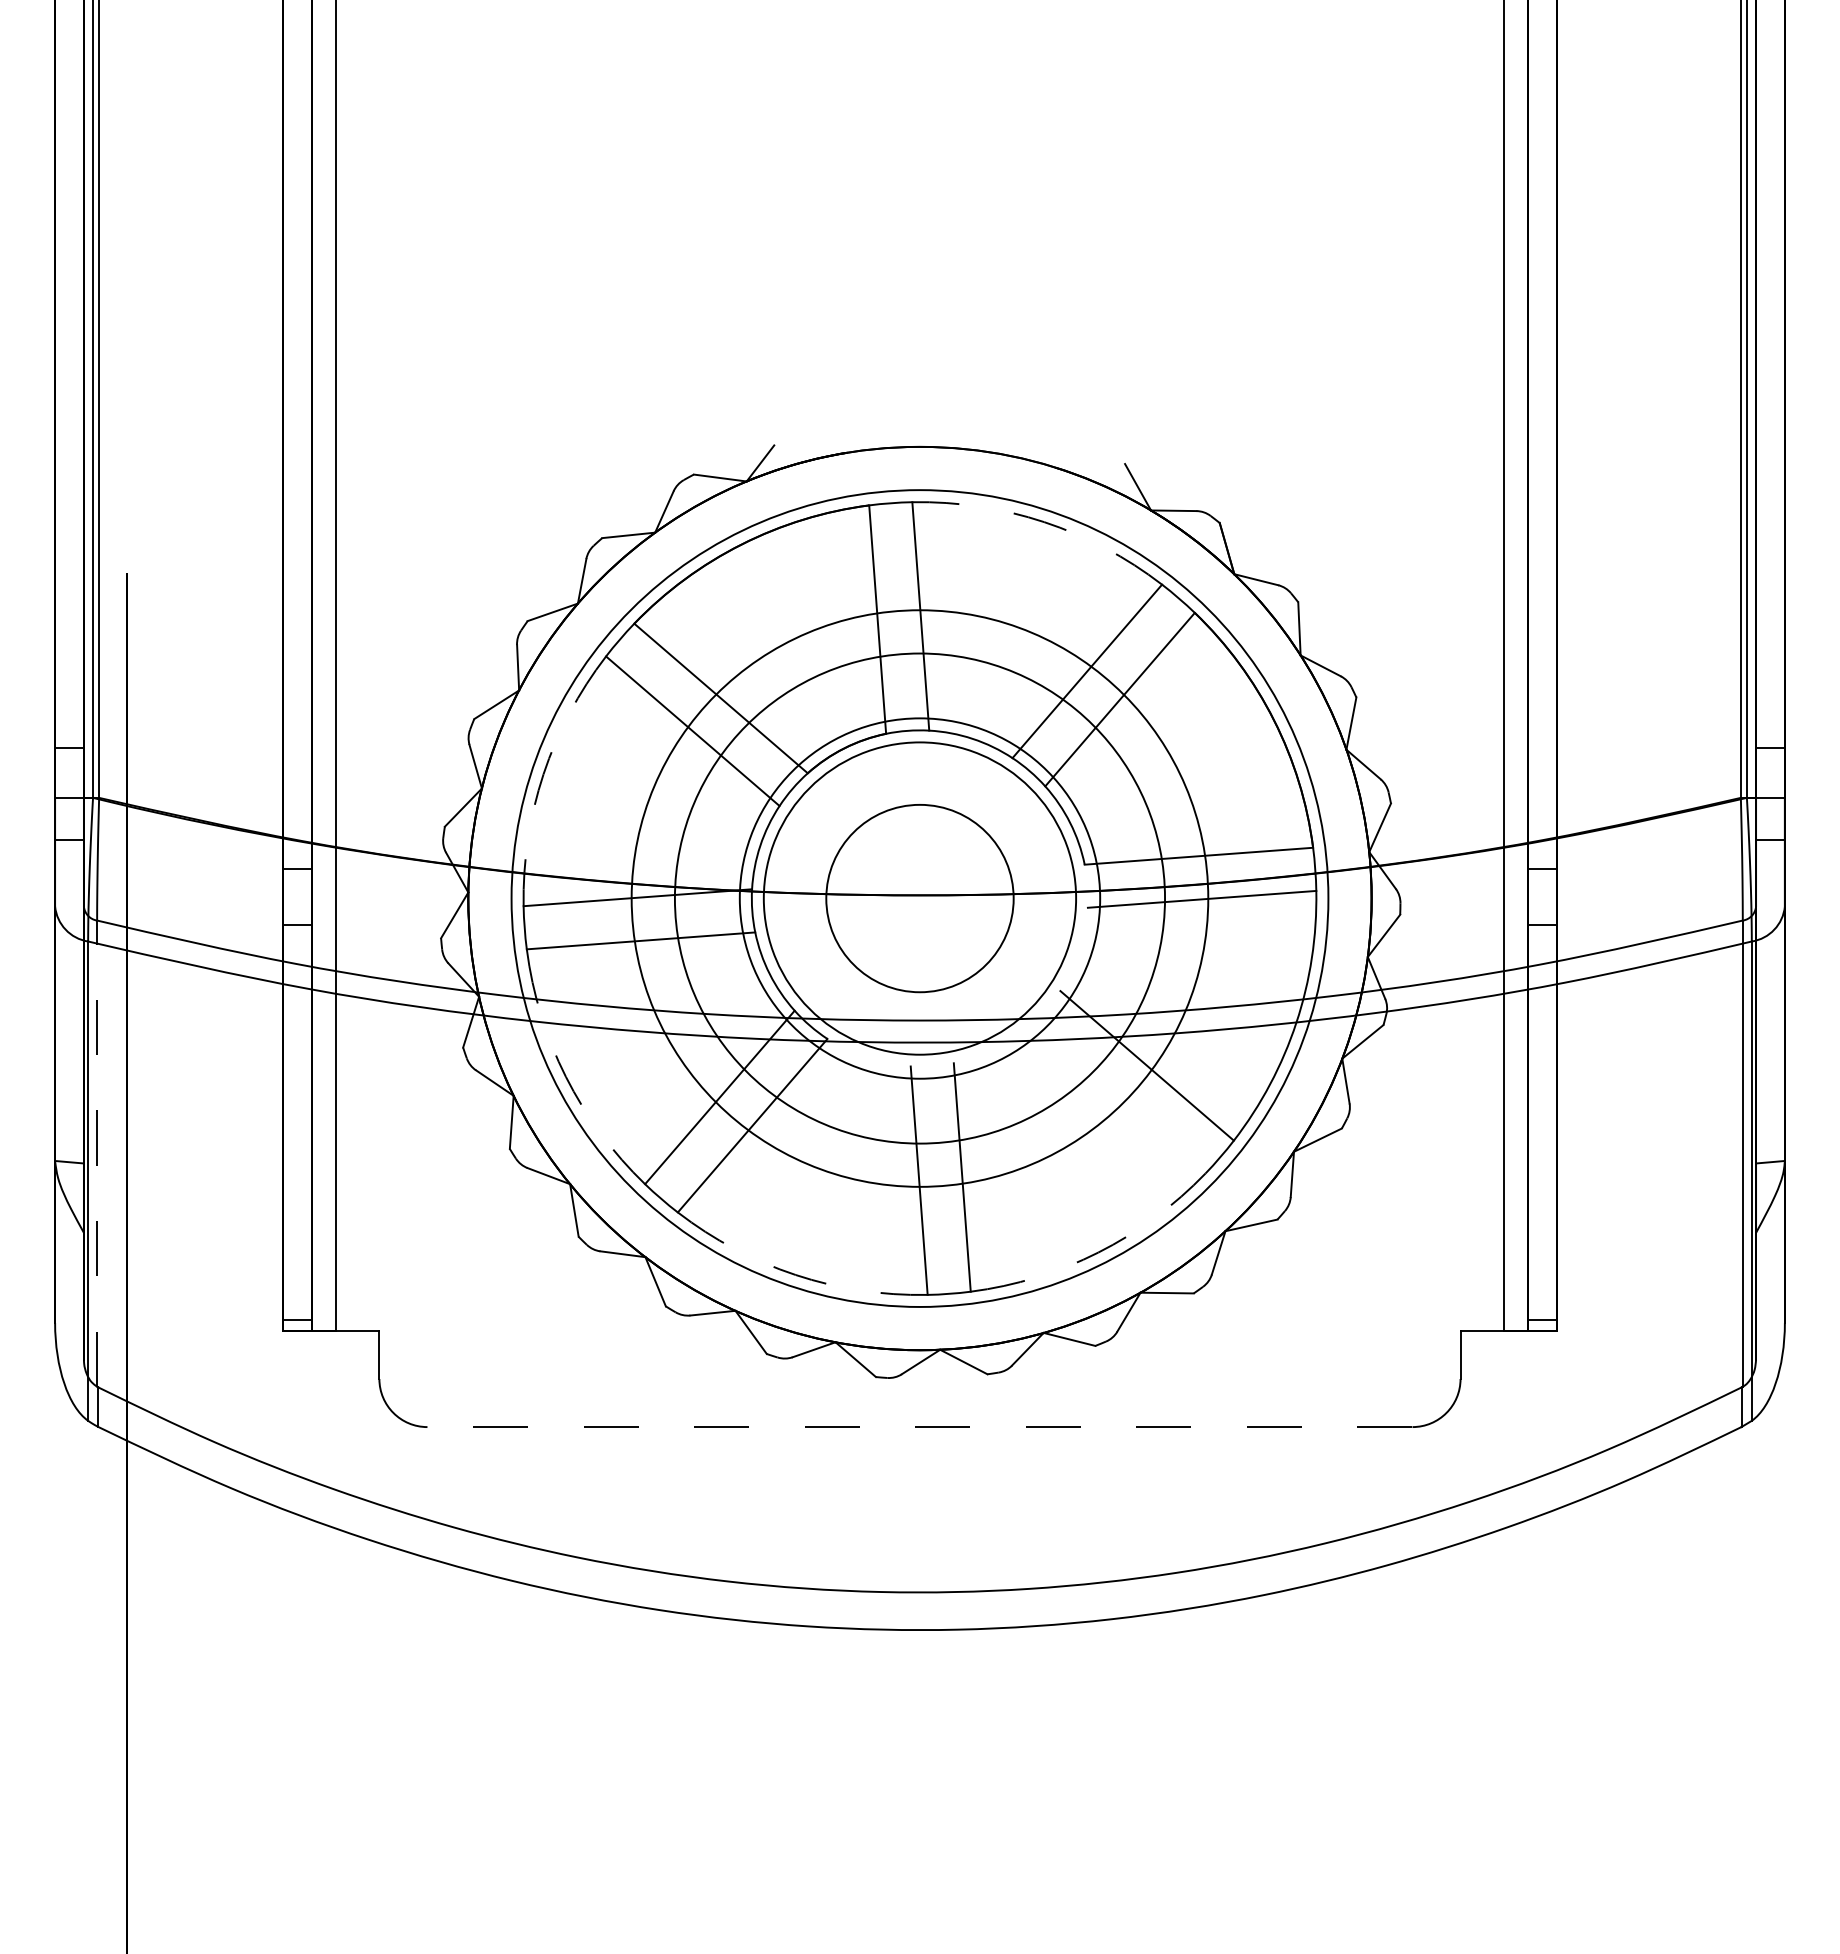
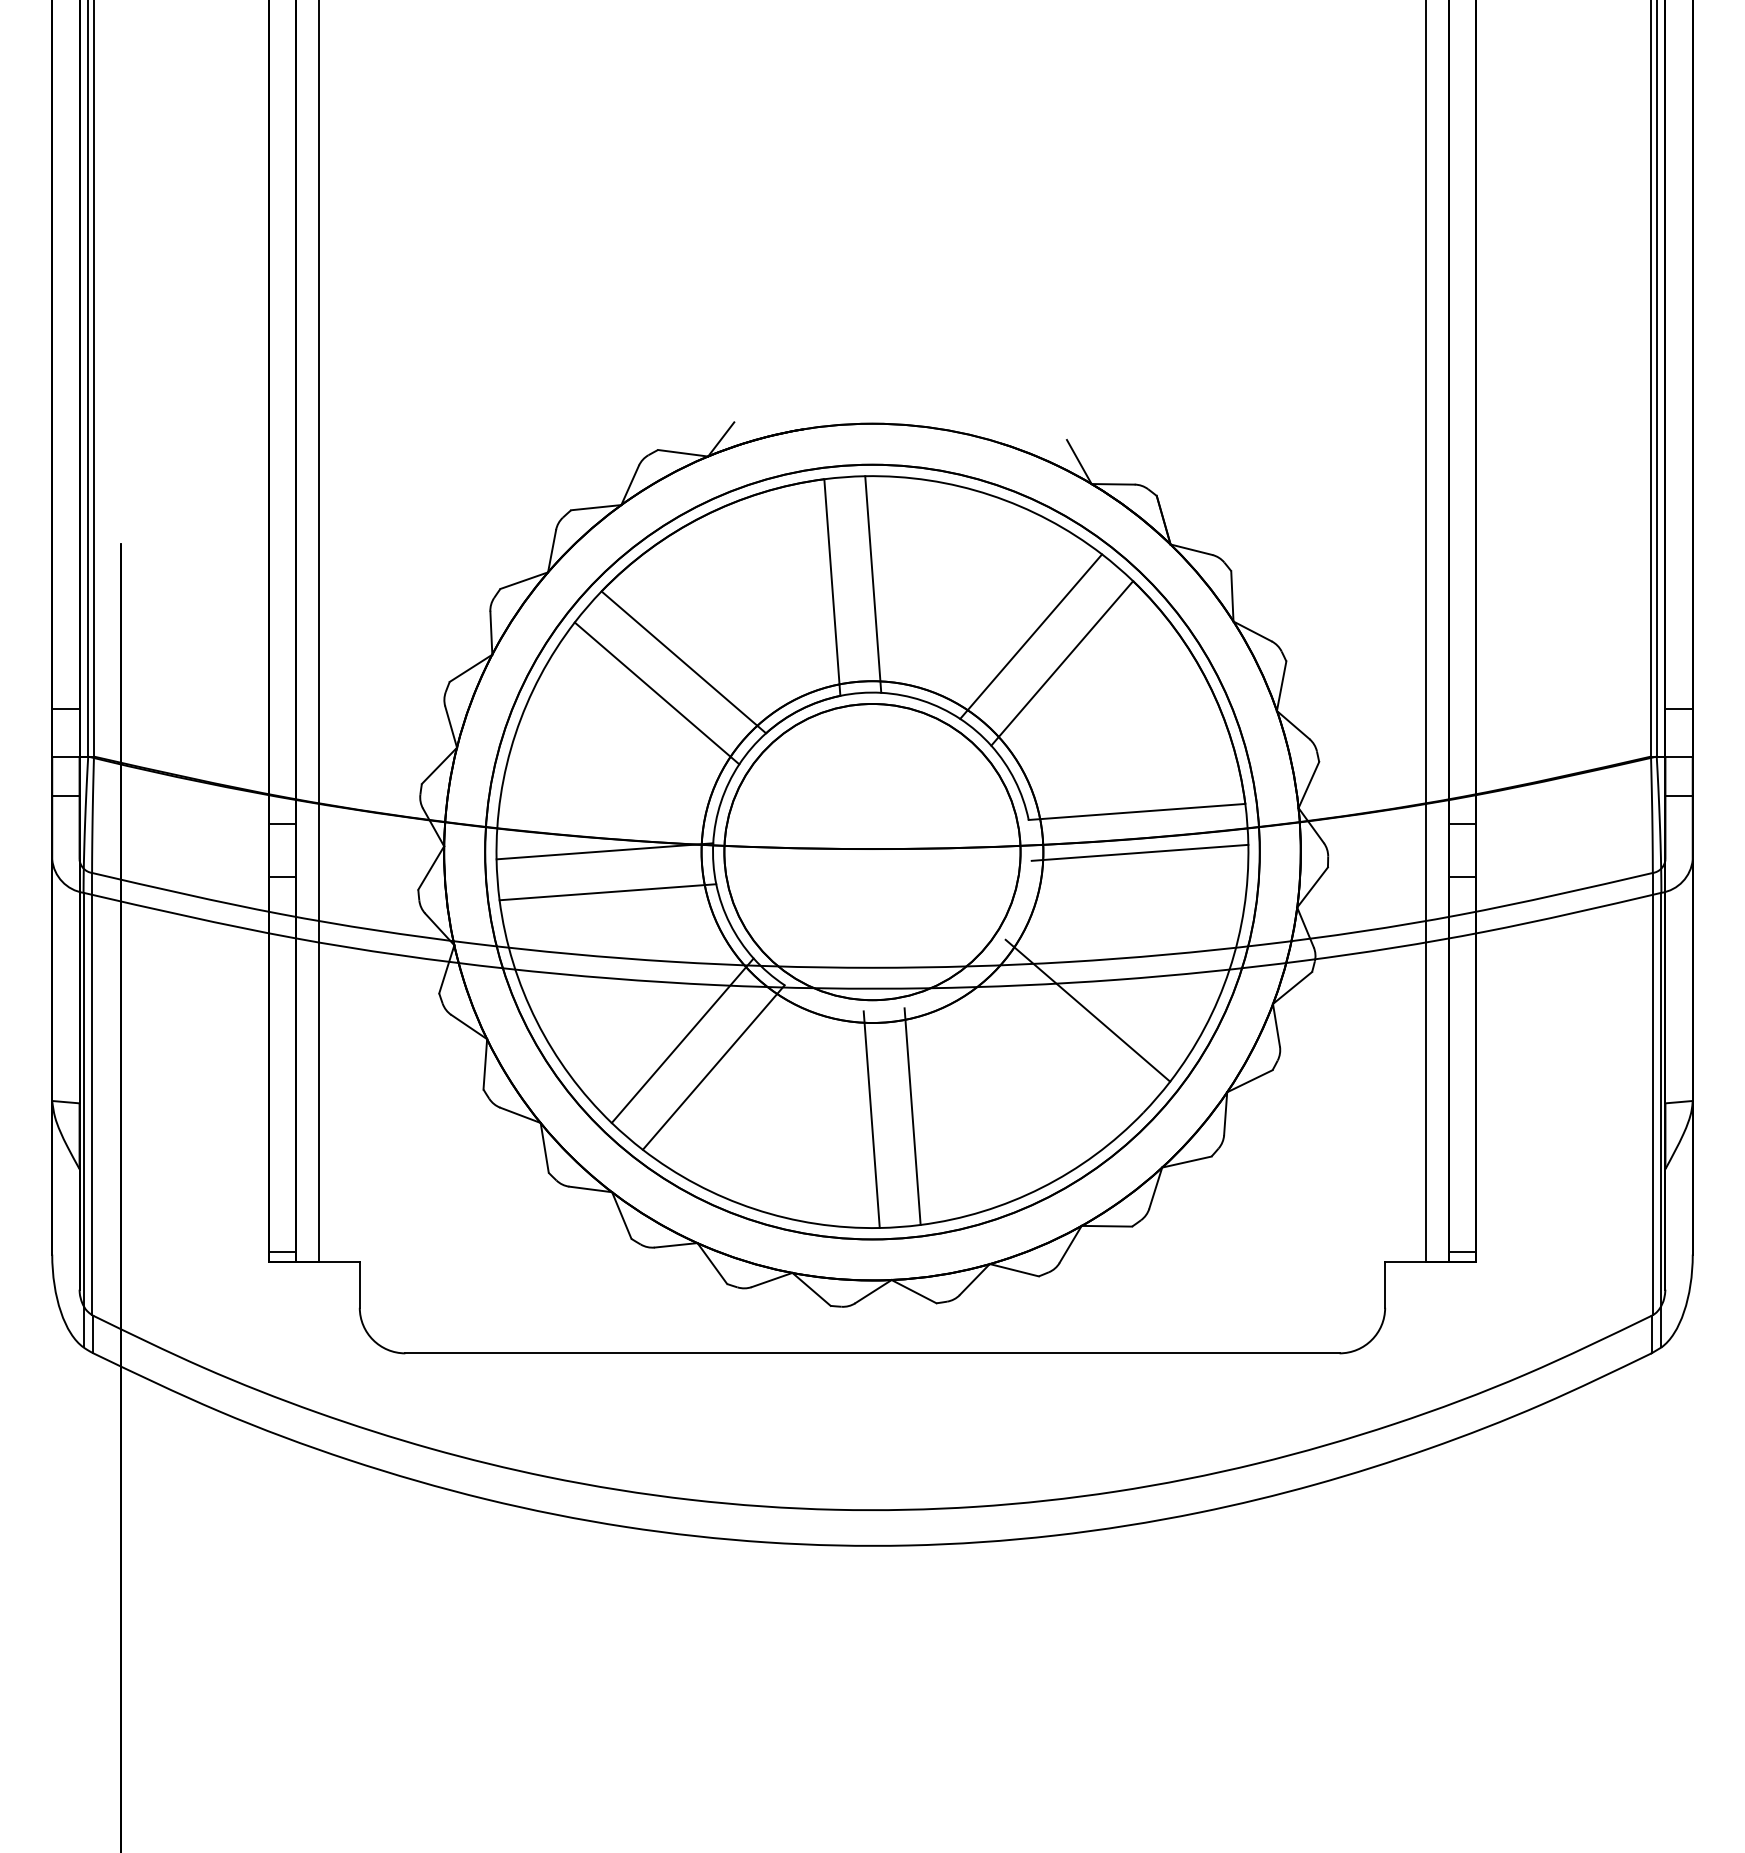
arc: (1044, 522) -> (990, 495), dashed -> solid
arc: (543, 774) -> (515, 734), dashed -> solid
circle: (919, 898) -> (872, 852), size x0.62
circle: (919, 898) -> (872, 852), size x1.67
circle: (919, 898) -> (872, 852), size x1.67
arc: (565, 1076) -> (536, 1020), dashed -> solid
line: (97, 1153) -> (92, 1093), dashed -> solid
arc: (1098, 1252) -> (1041, 1187), dashed -> solid
arc: (795, 1275) -> (754, 1209), dashed -> solid
line: (919, 1427) -> (872, 1353), dashed -> solid

